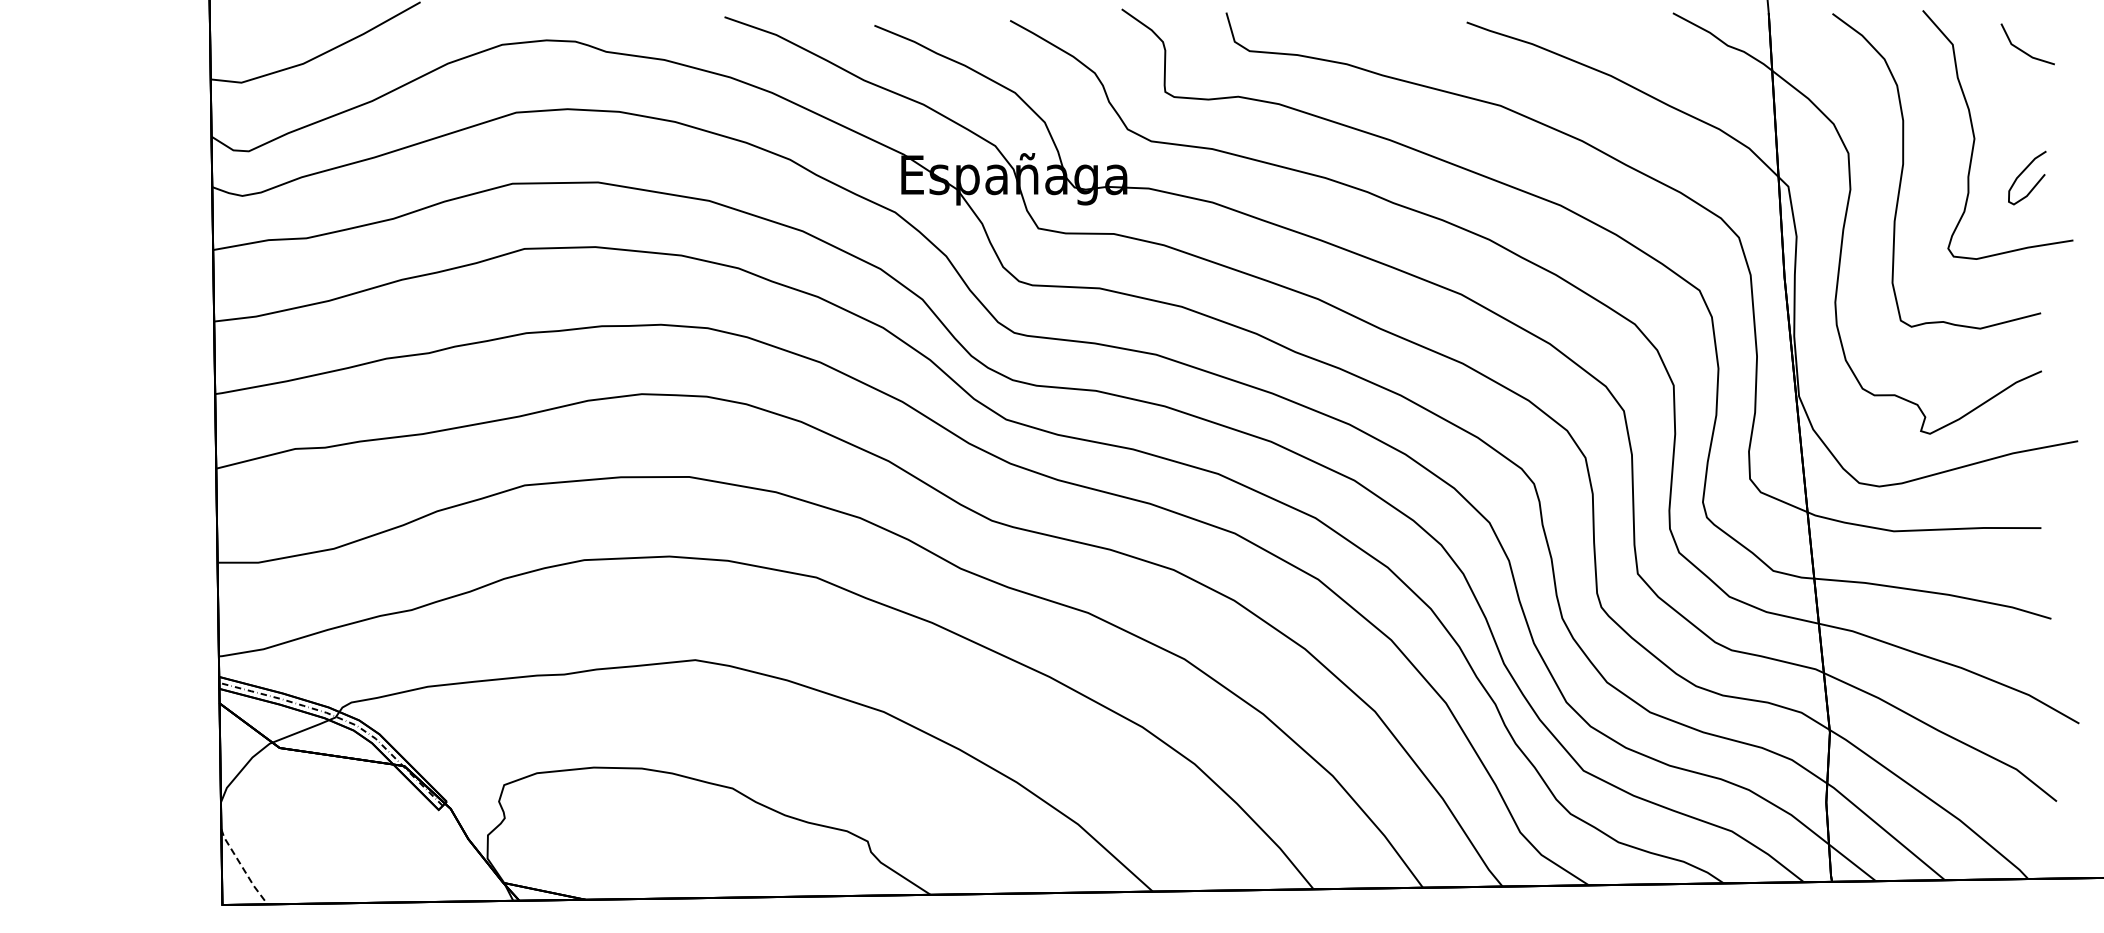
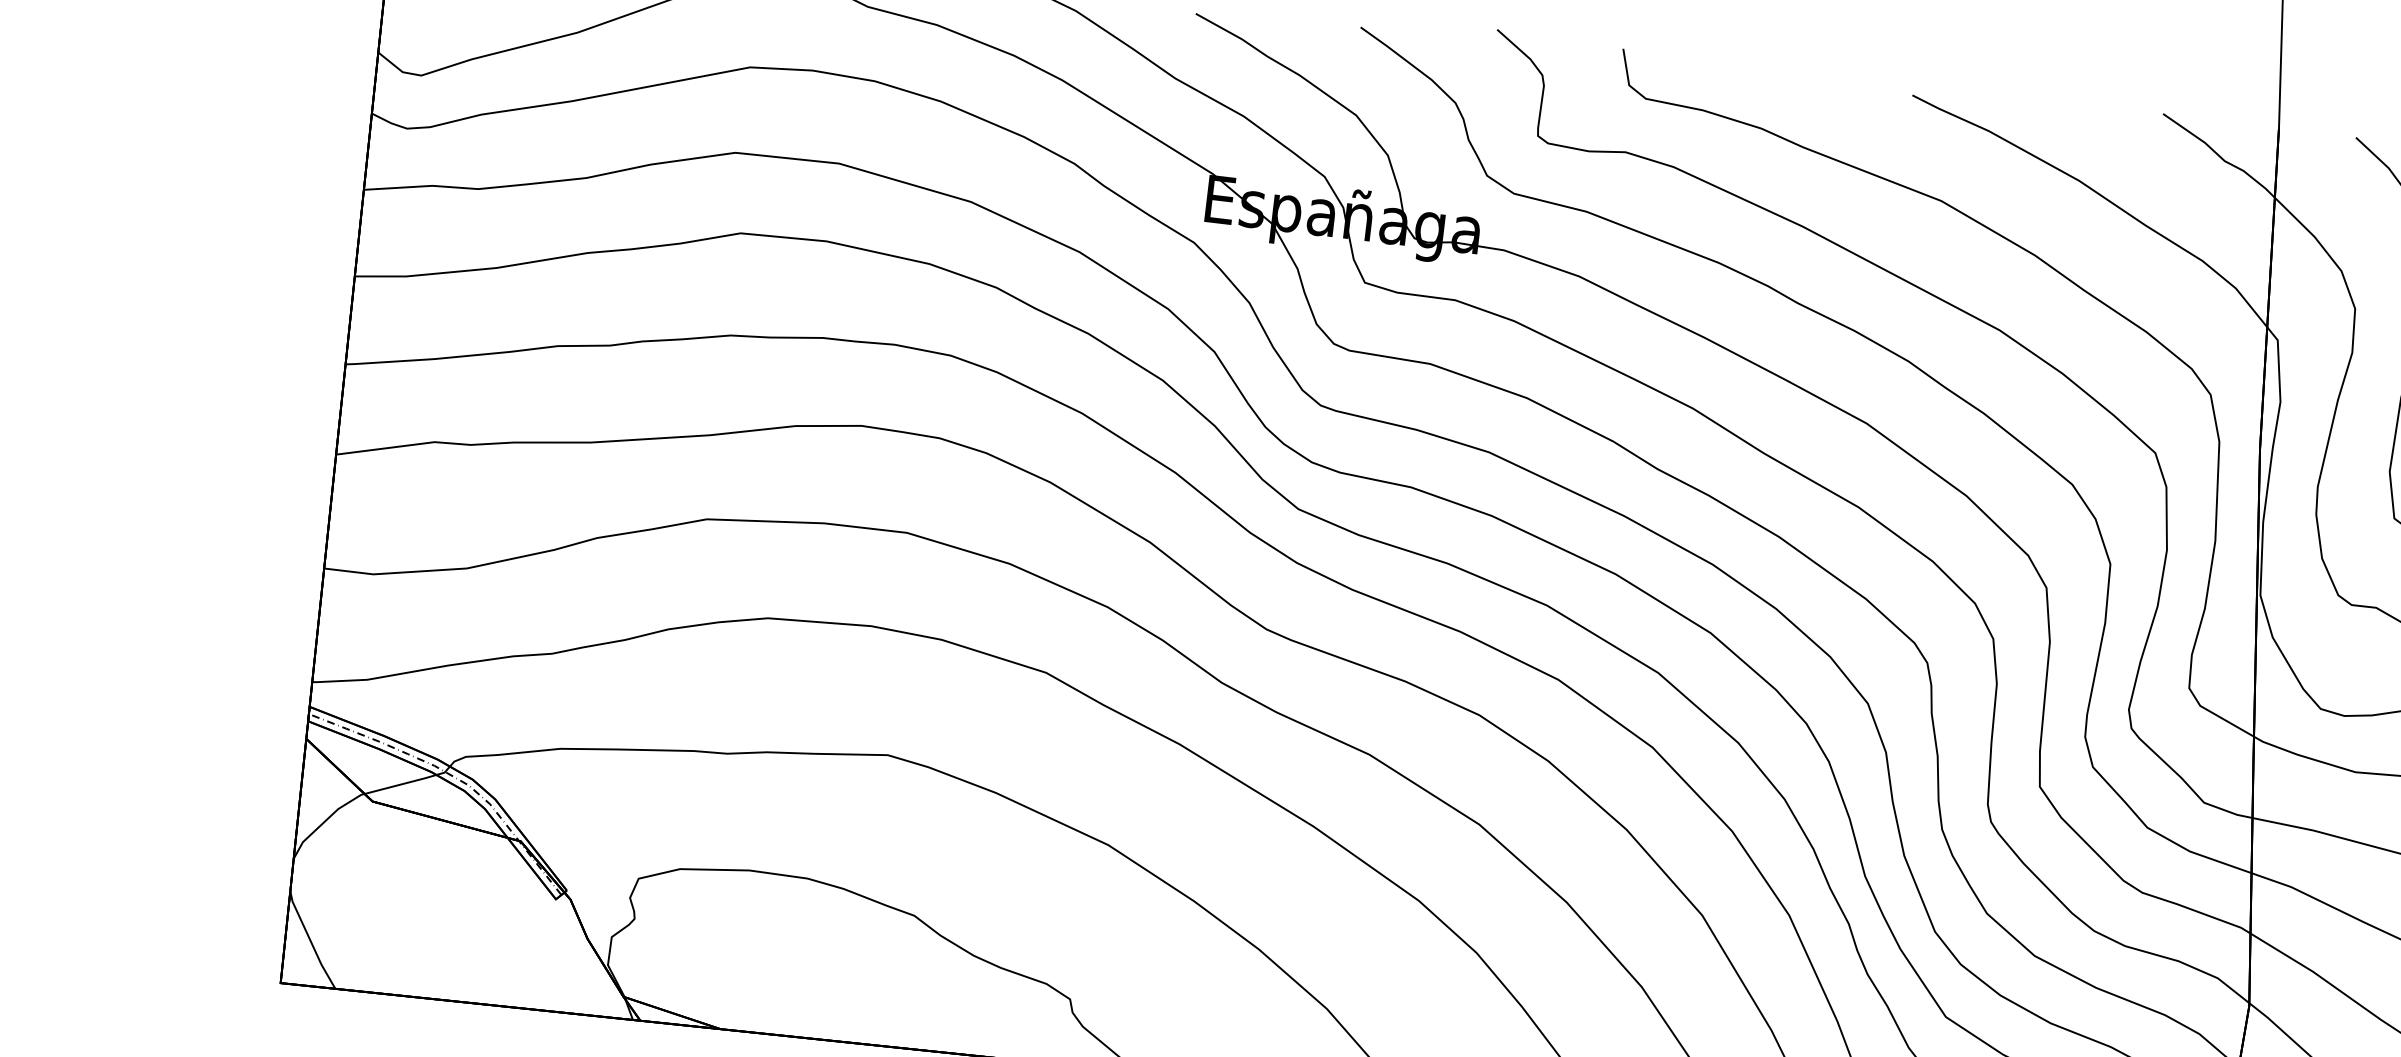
line: (242, 867) -> (310, 940), dashed -> solid

